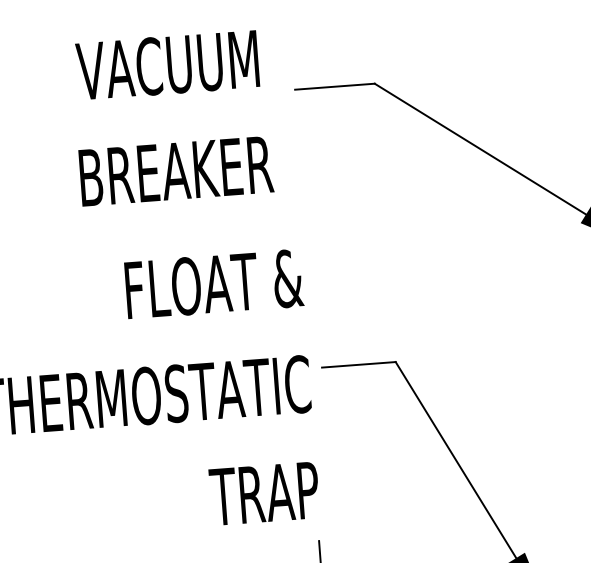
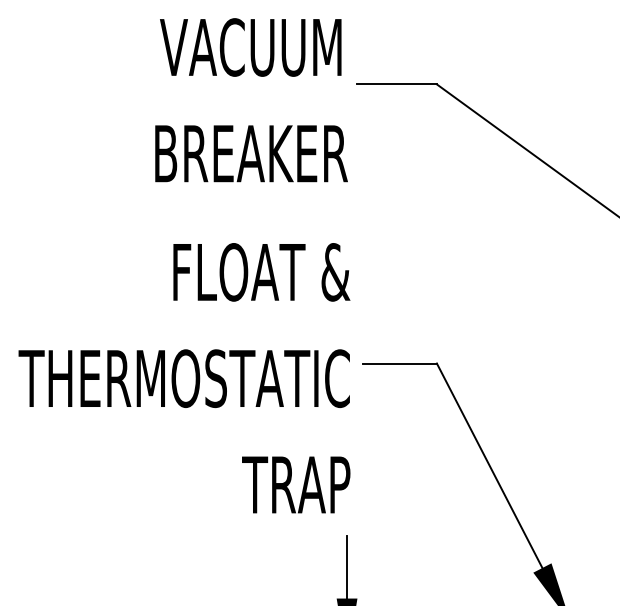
text: (172, 118) -> (251, 100), moved

